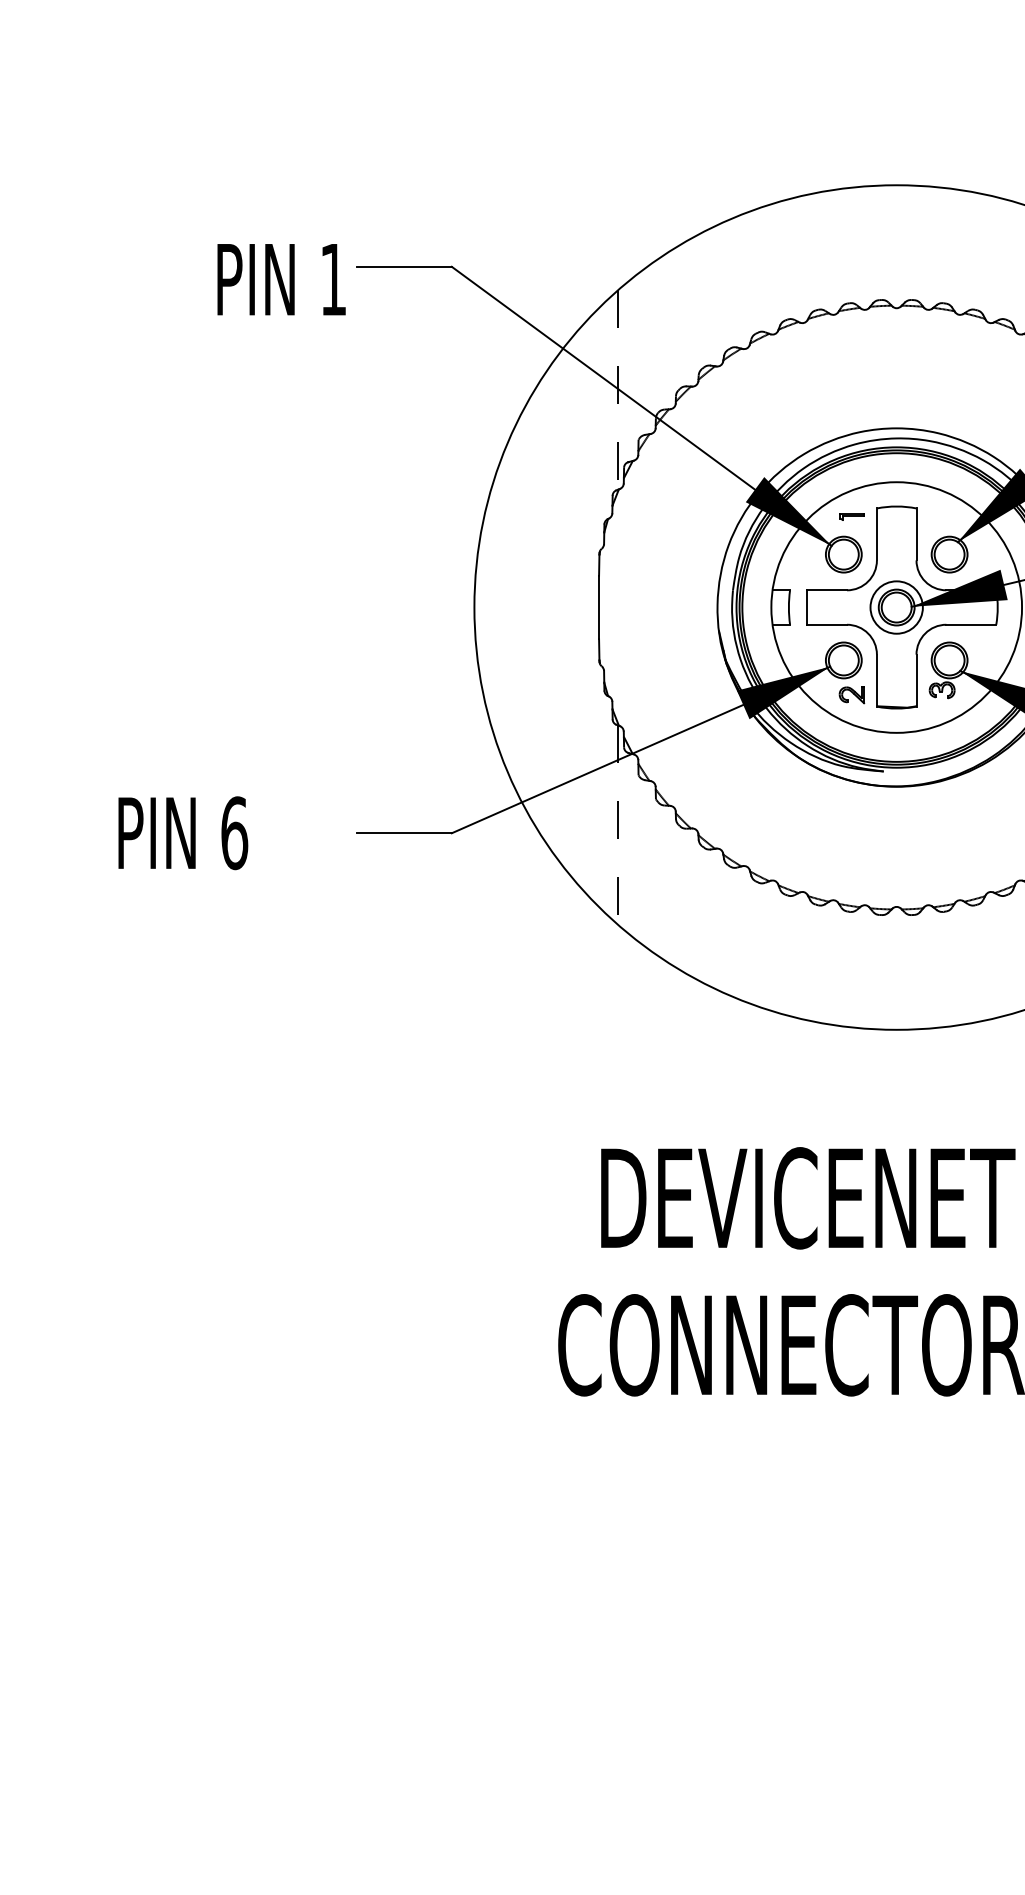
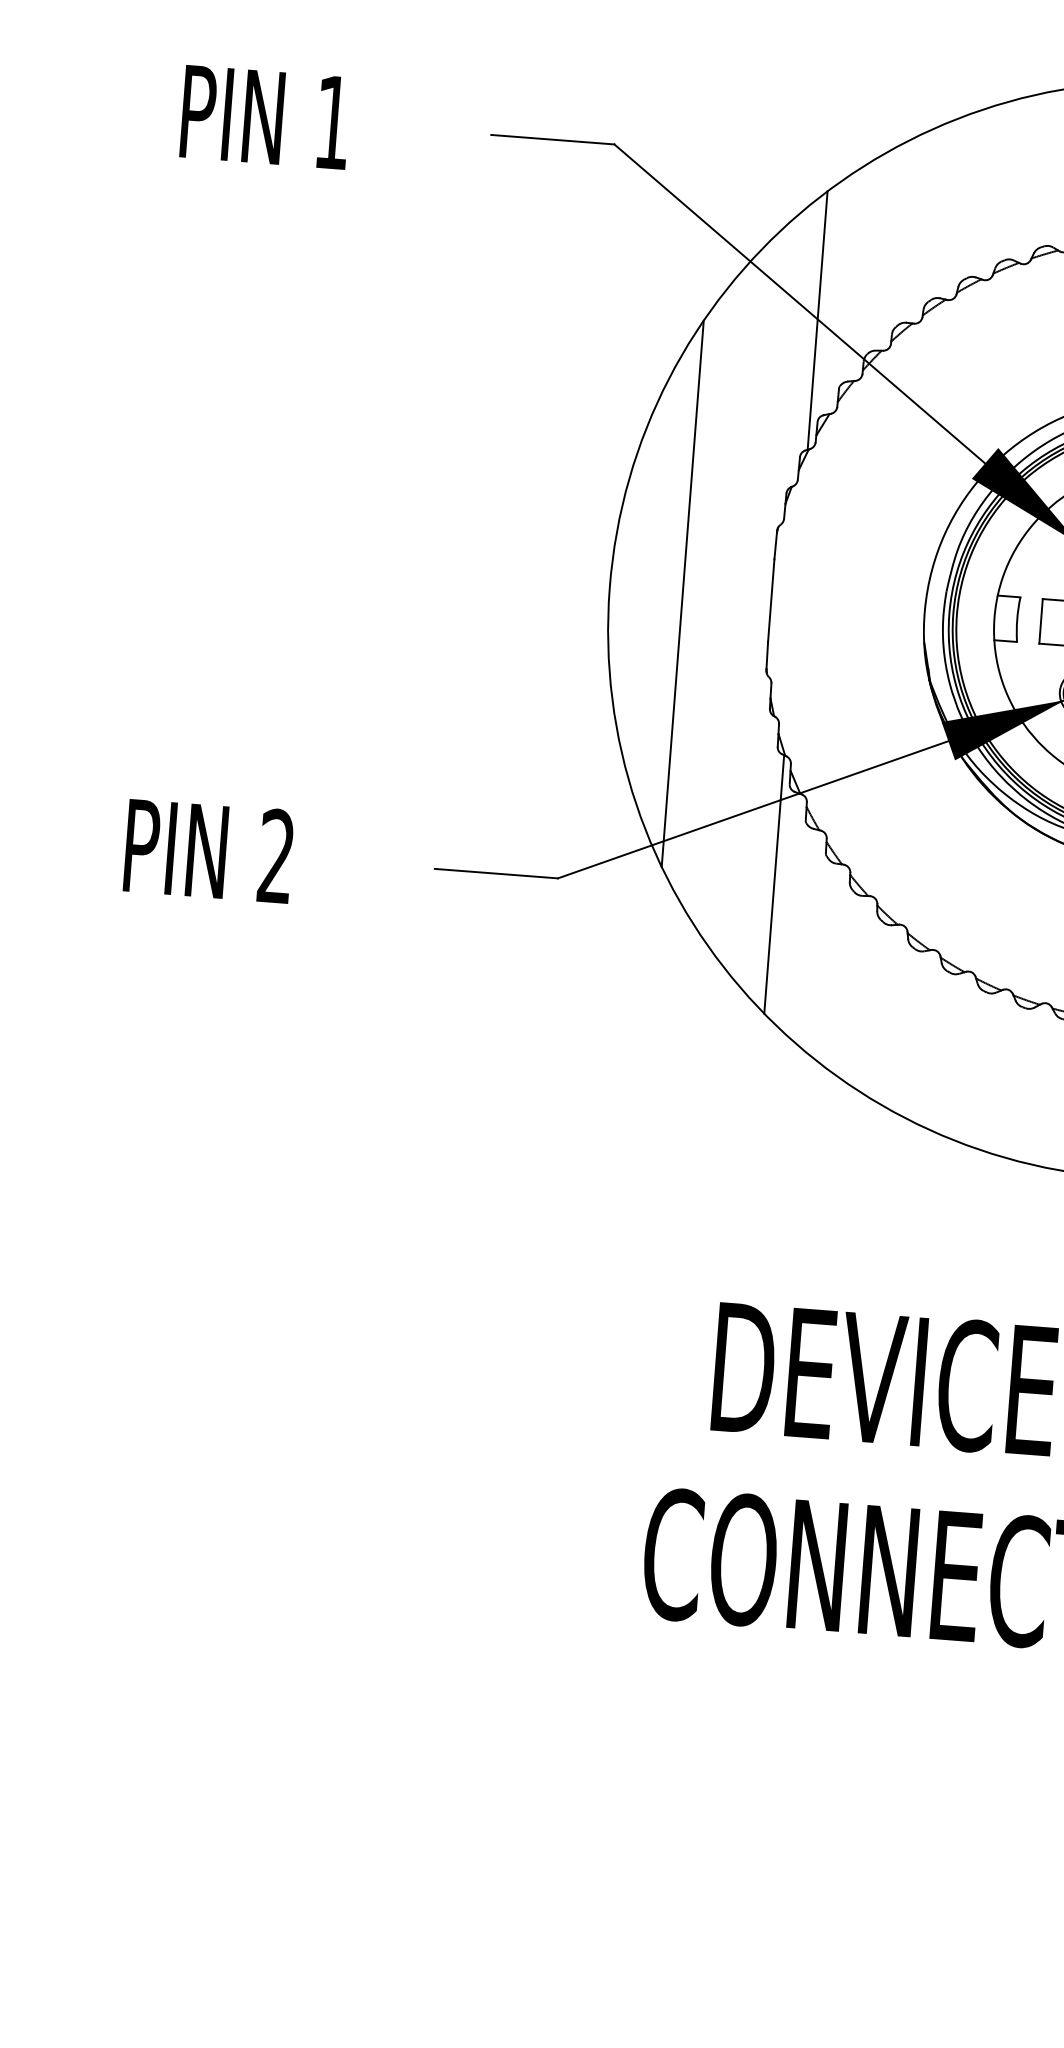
text: (281, 279) -> (265, 117), moved
line: (618, 389) -> (818, 320), dashed -> solid
line: (530, 607) -> (682, 593), added
line: (618, 825) -> (774, 884), dashed -> solid
text: (234, 833) -> (276, 857), 6 -> 2

